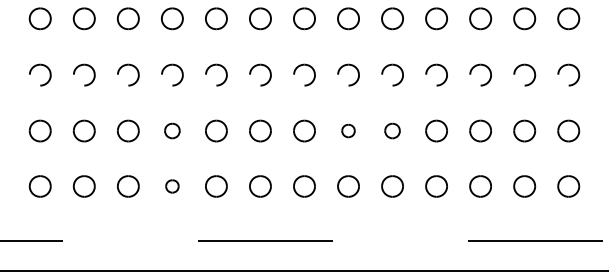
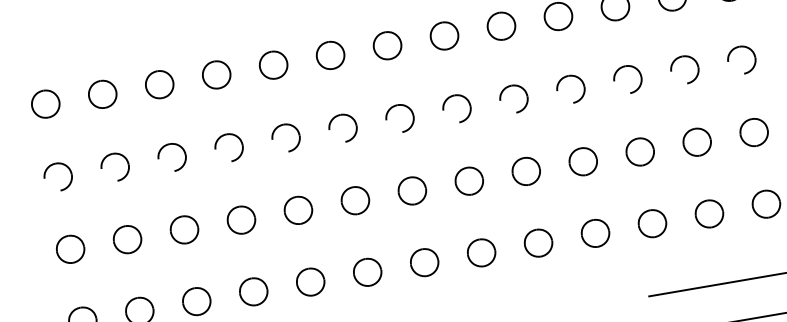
part: (172, 130) -> (241, 219), size x1.43
part: (348, 130) -> (469, 180), size x1.67
part: (392, 130) -> (526, 170), size x1.43
part: (172, 186) -> (253, 291), size x1.67

